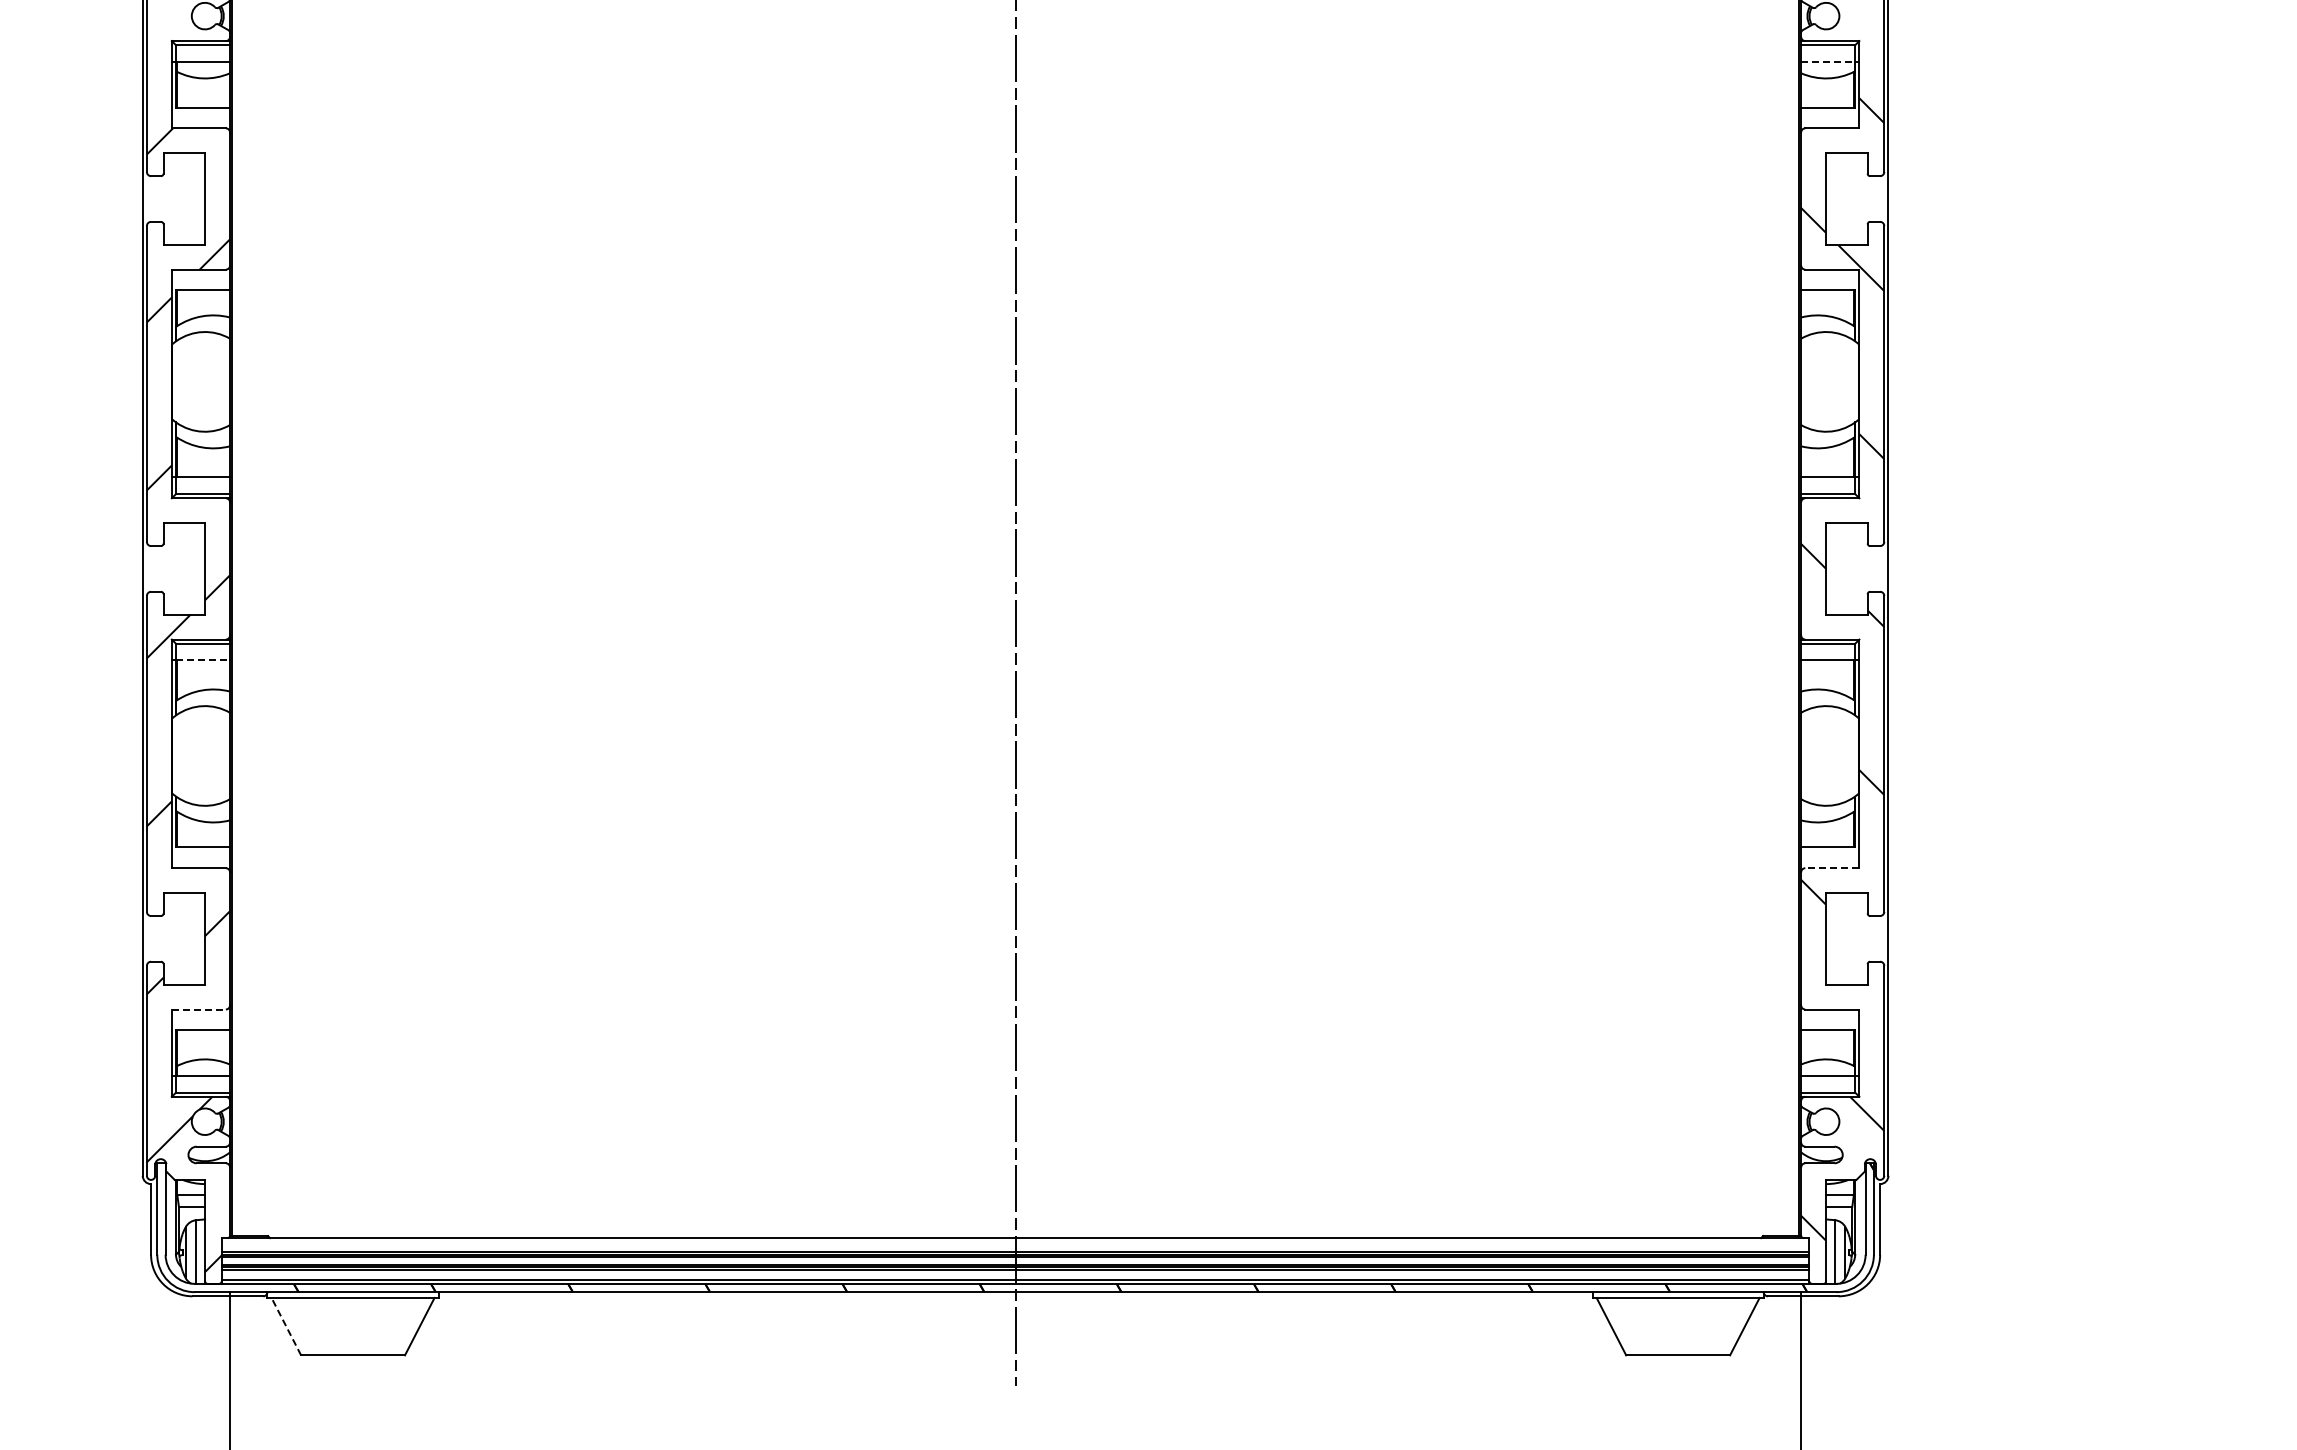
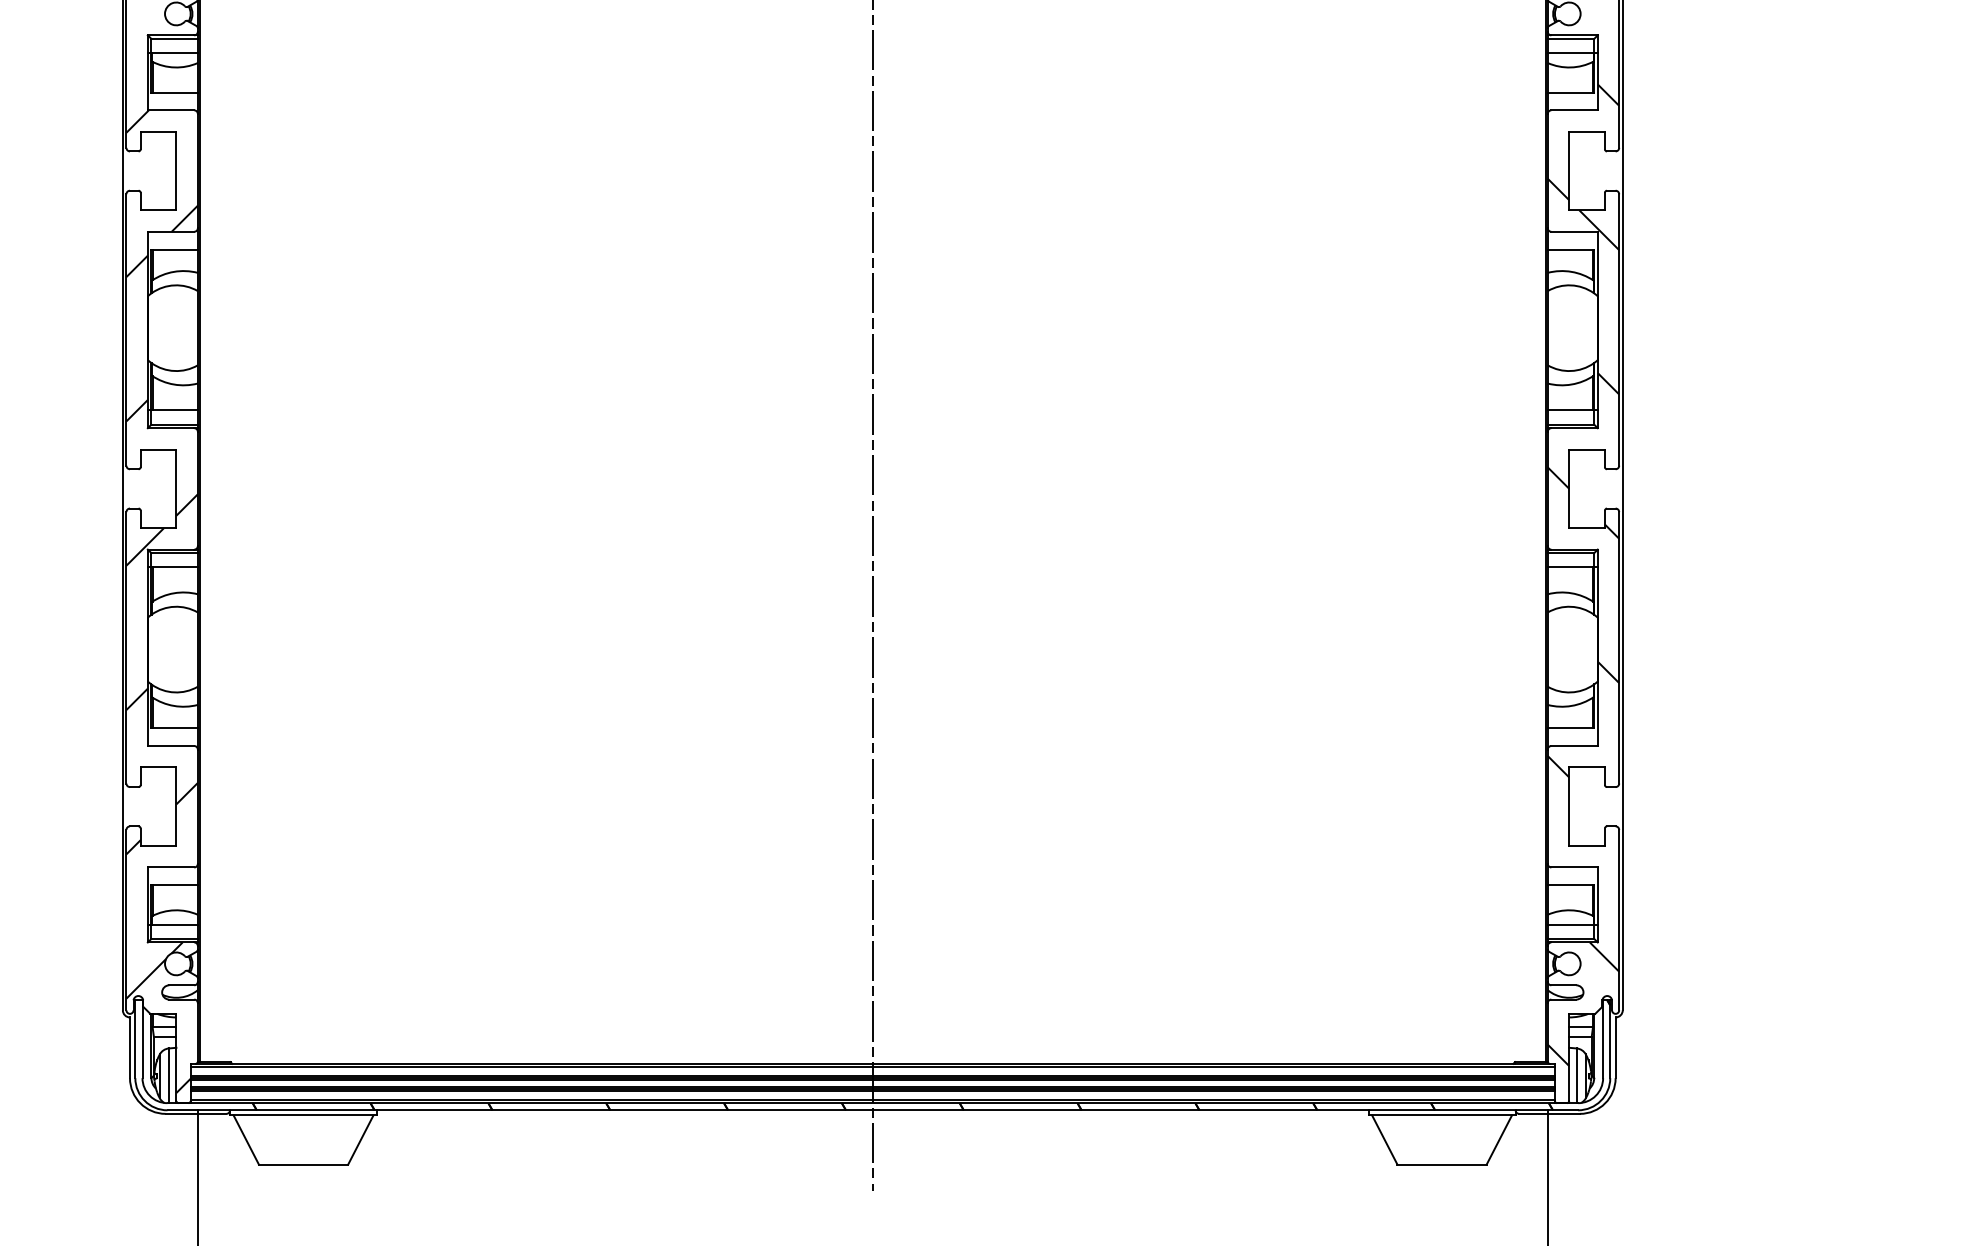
line: (1828, 61) -> (1571, 52), dashed -> solid
line: (203, 660) -> (175, 567), dashed -> solid
line: (1831, 868) -> (1573, 746), dashed -> solid
line: (199, 1009) -> (171, 867), dashed -> solid
line: (1015, 1242) -> (872, 1067), added
line: (286, 1326) -> (246, 1139), dashed -> solid

